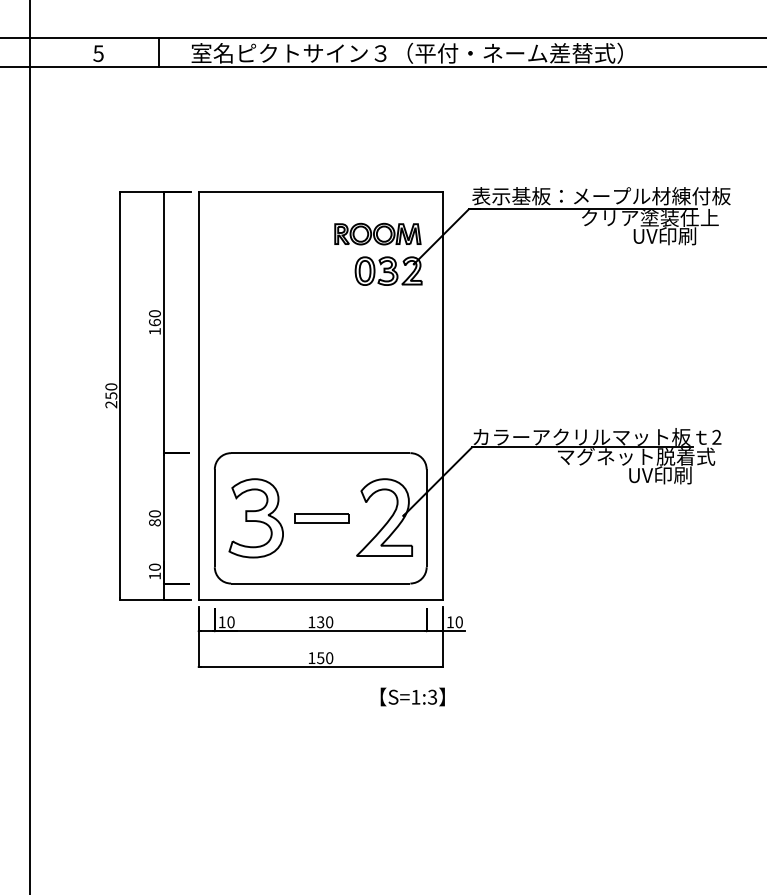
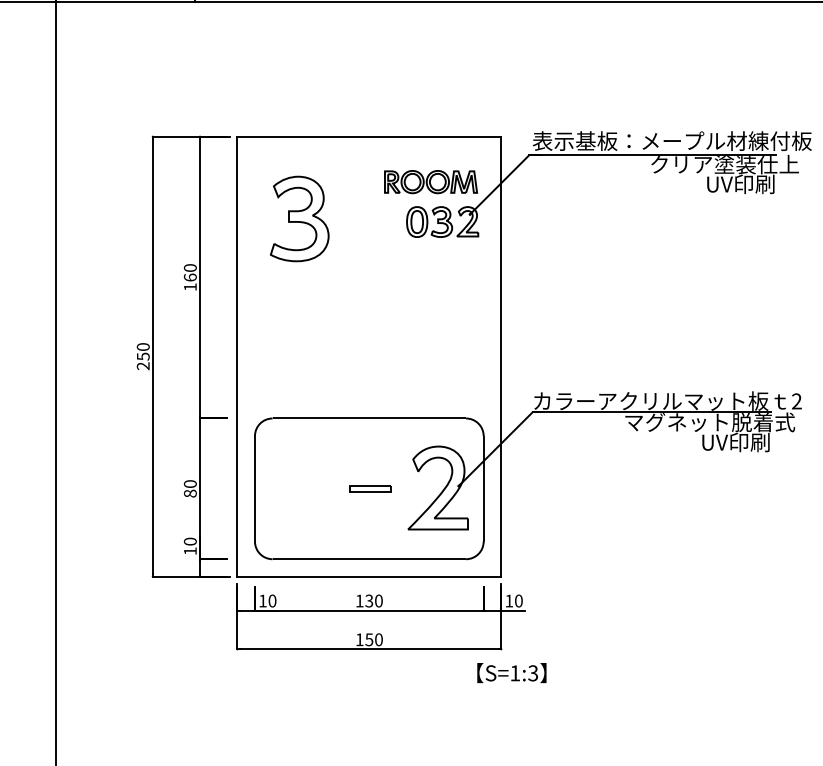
part: (255, 518) -> (298, 219), moved
part: (321, 518) -> (370, 489), size x0.7
text: (412, 696) -> (511, 672), moved

